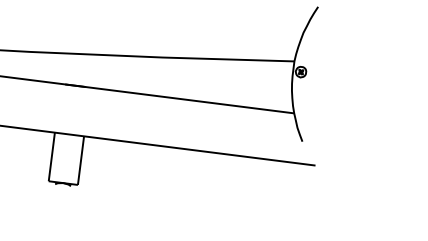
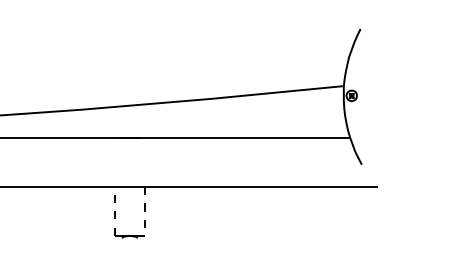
line: (52, 157) -> (115, 211), solid -> dashed
line: (80, 160) -> (144, 211), solid -> dashed

